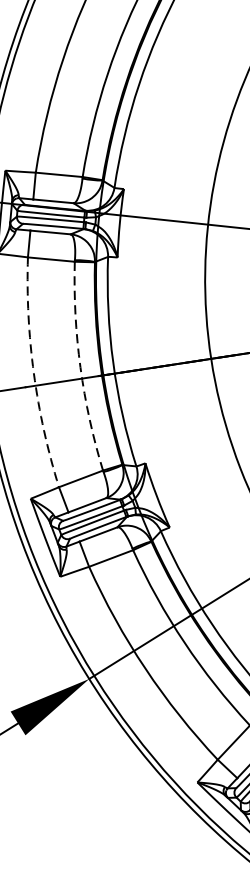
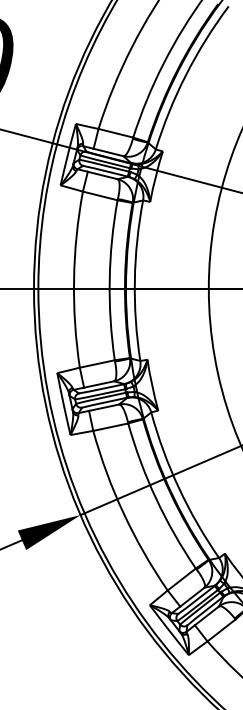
arc: (80, 367) -> (109, 280), dashed -> solid
arc: (34, 373) -> (74, 279), dashed -> solid

